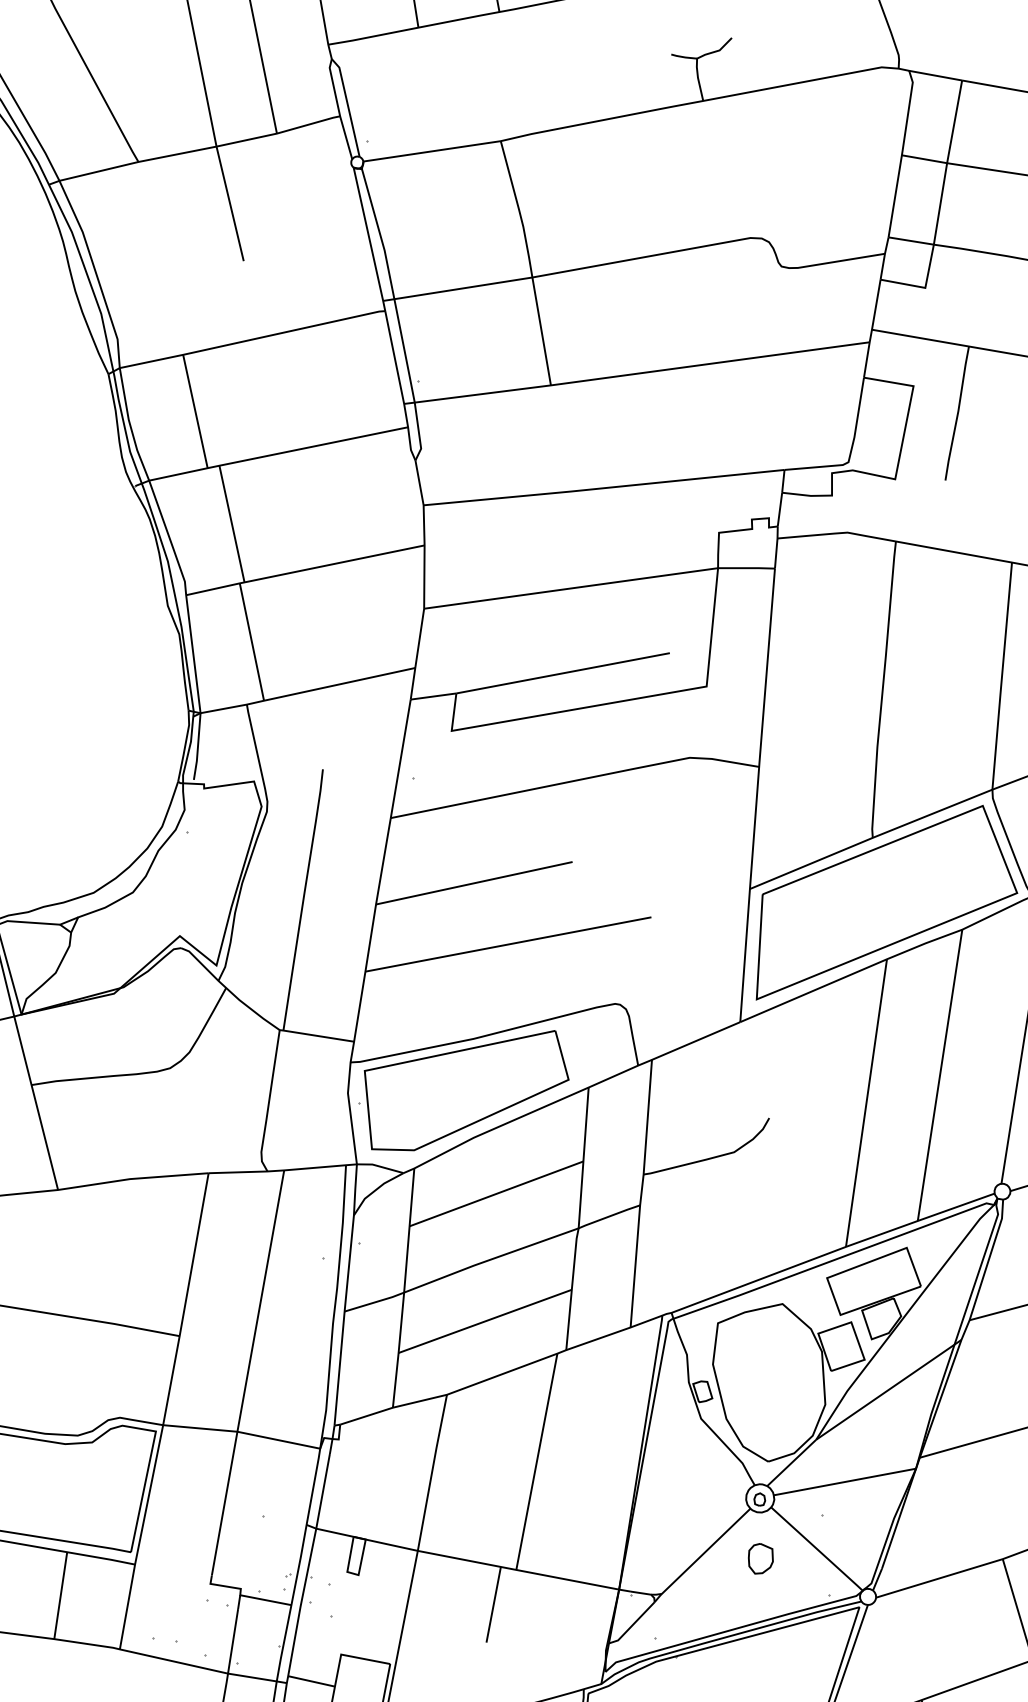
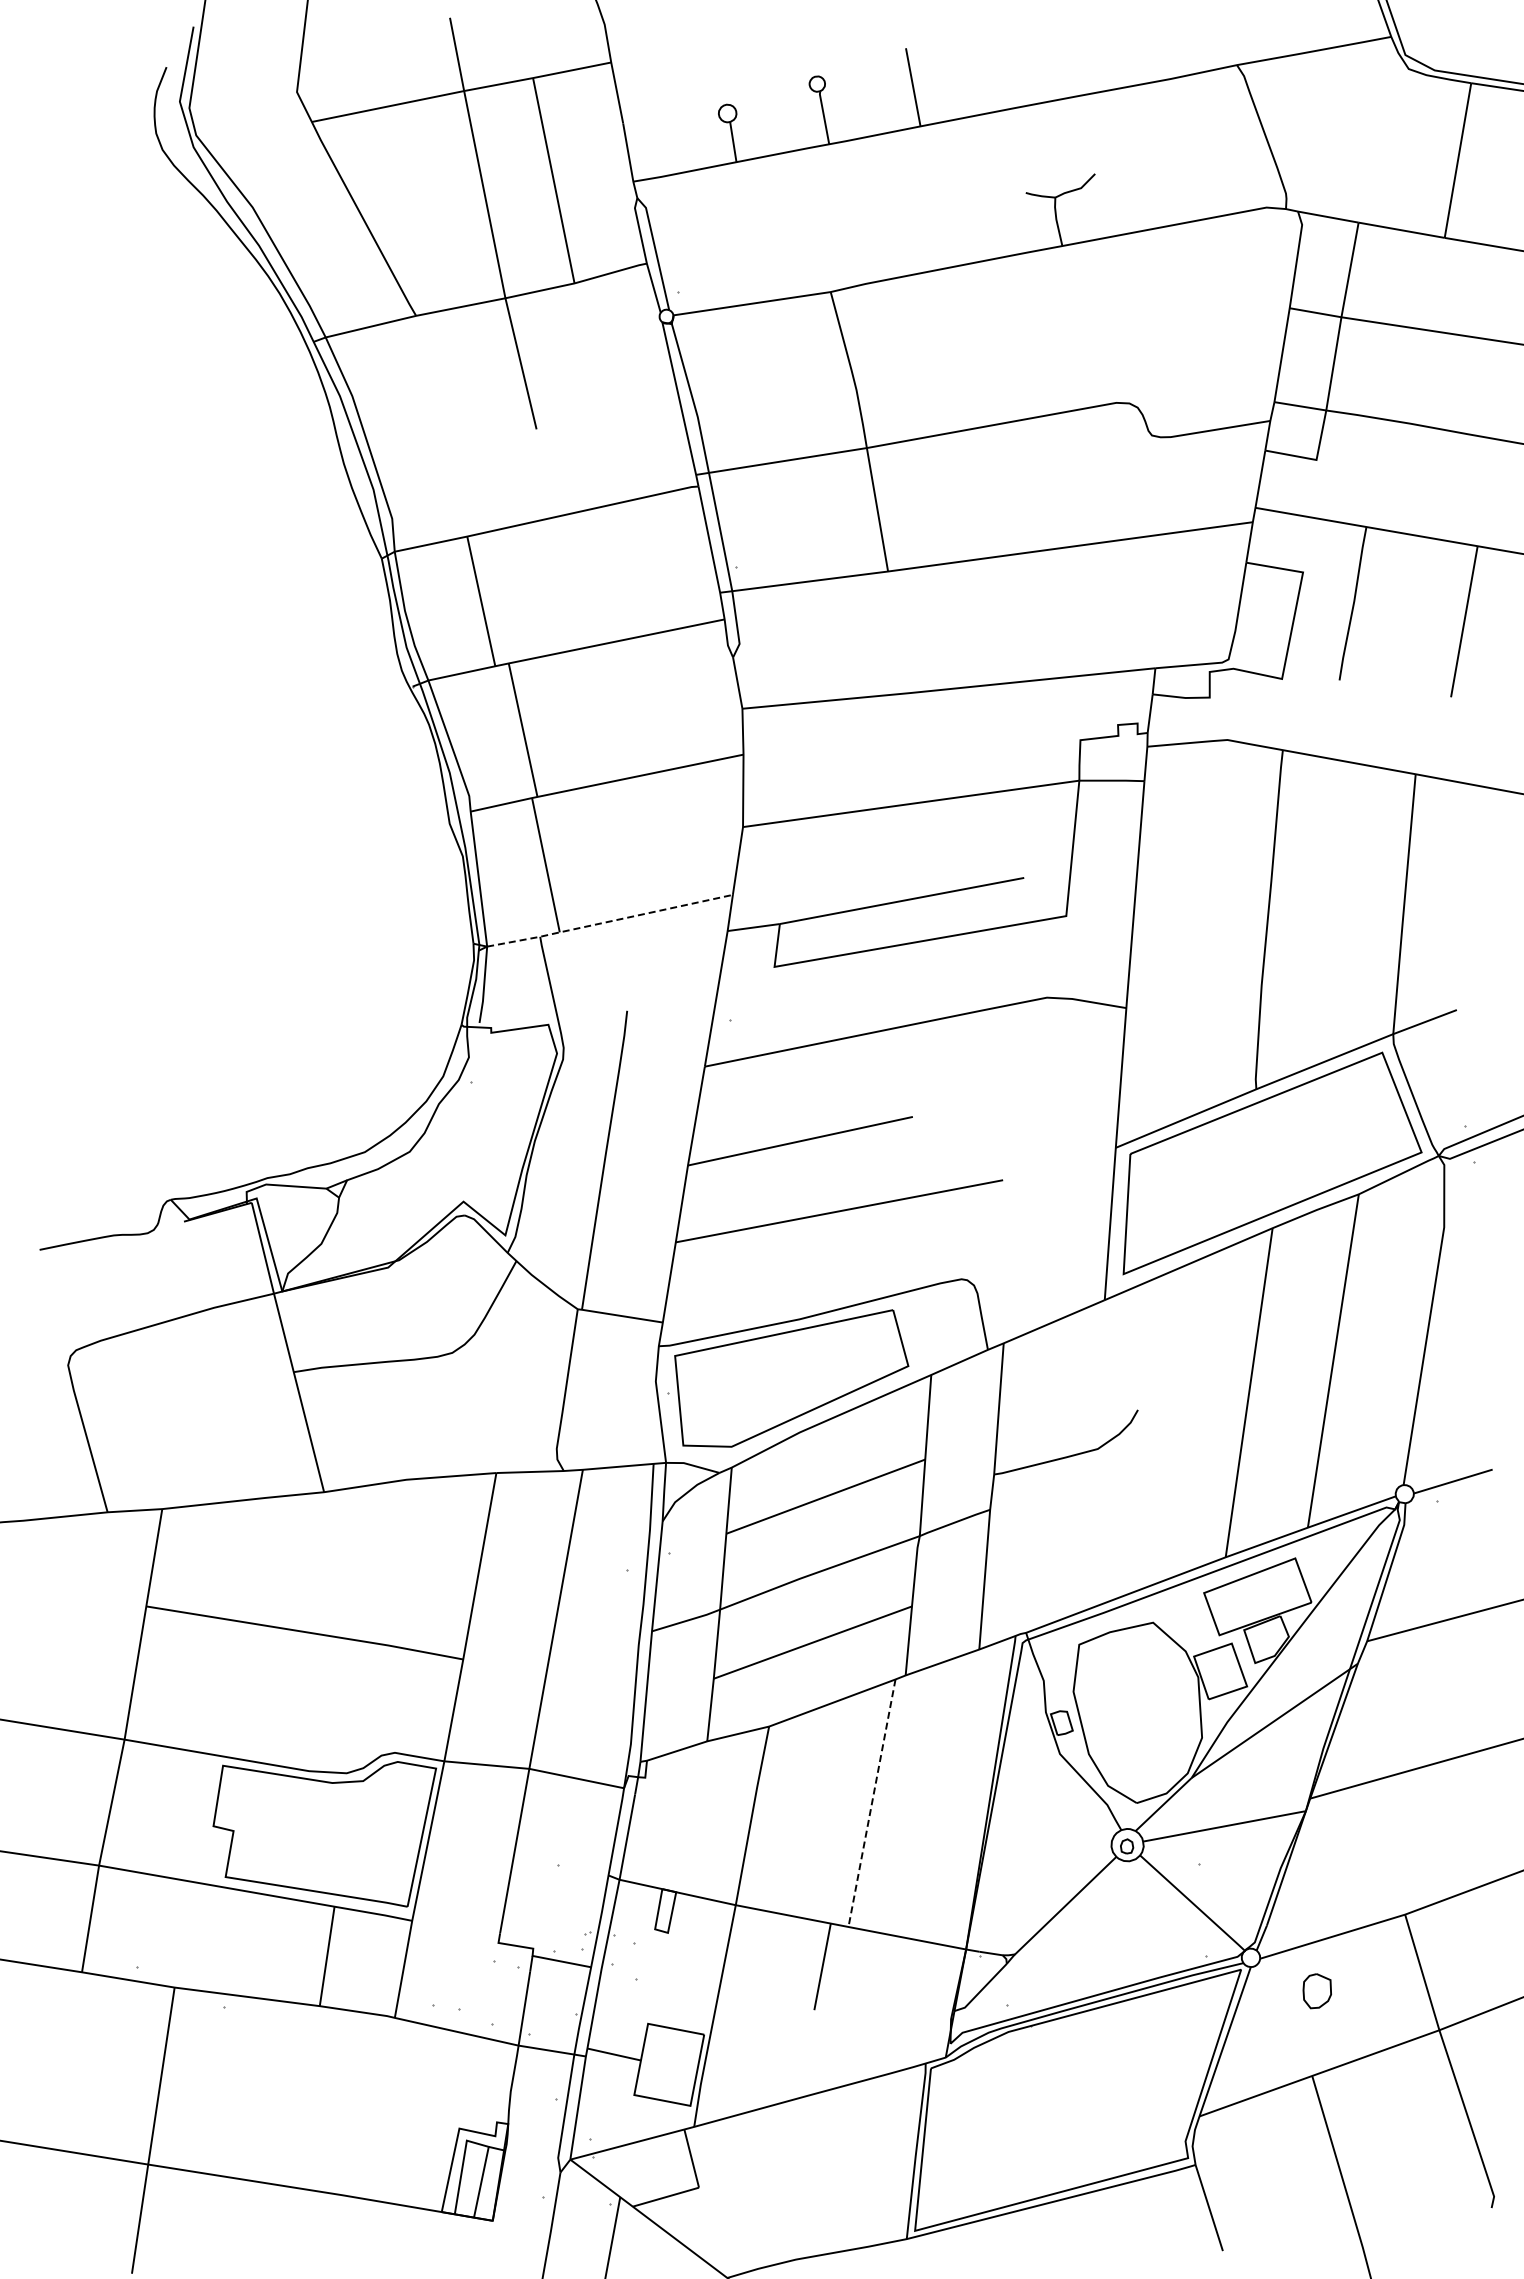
line: (307, 691) -> (609, 921), solid -> dashed
line: (537, 1462) -> (872, 1803), solid -> dashed
part: (760, 1559) -> (1316, 1991), moved

